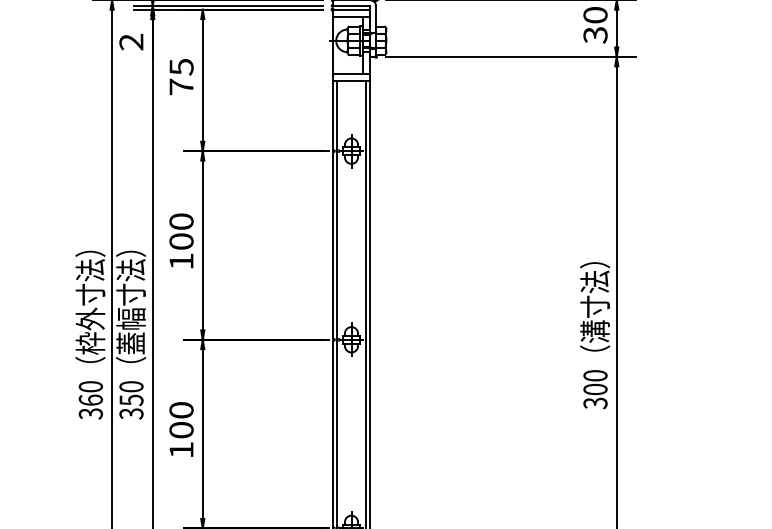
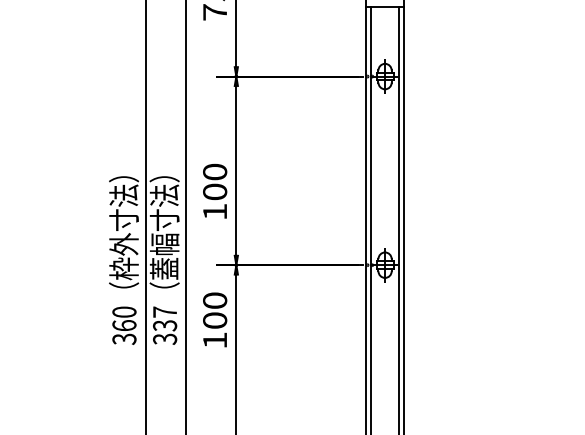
text: (181, 240) -> (215, 190), moved
text: (131, 393) -> (165, 318), 350 -> 337
text: (181, 429) -> (215, 319), moved

